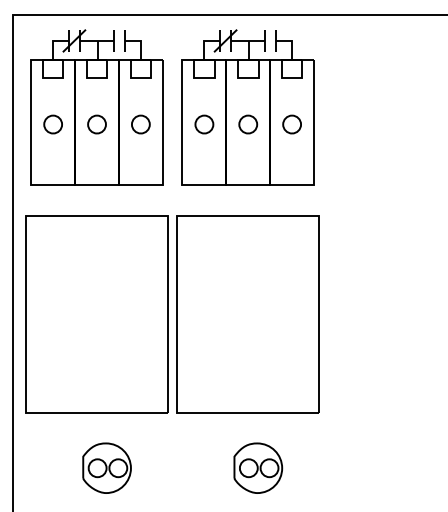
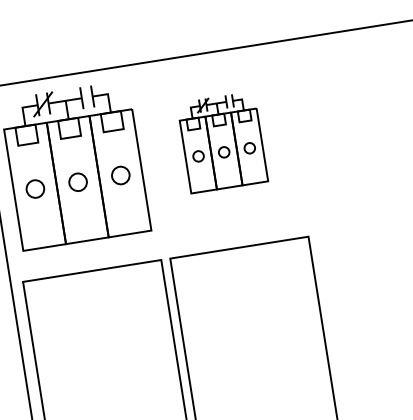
part: (247, 107) -> (221, 142), size x0.6

